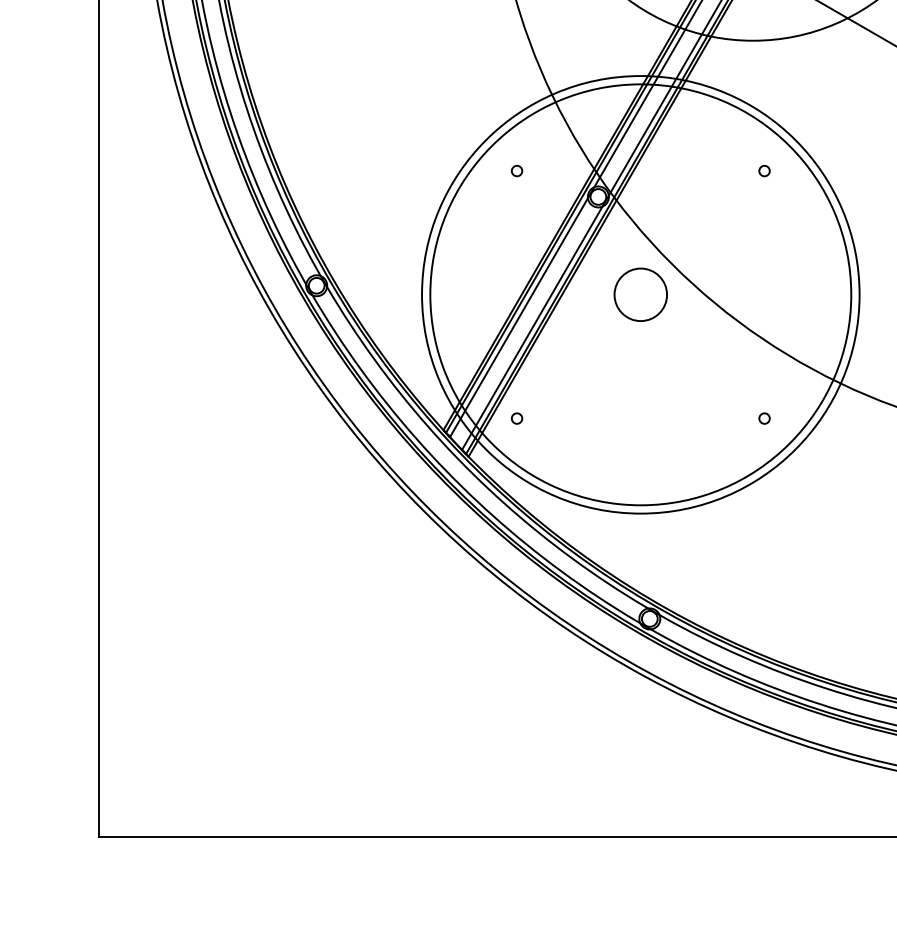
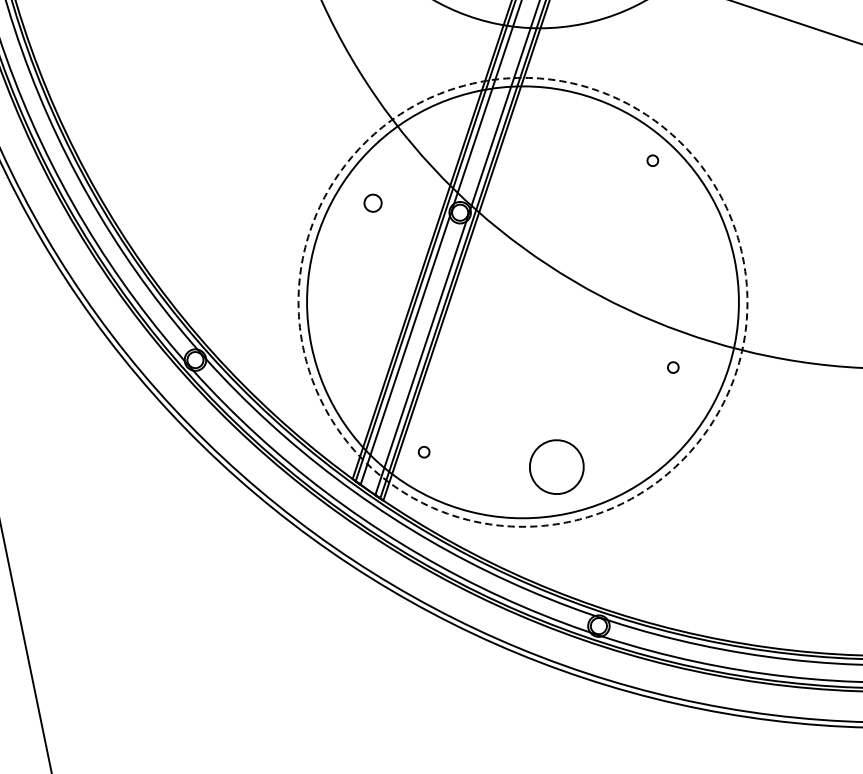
circle: (764, 170) -> (652, 160), moved
circle: (516, 171) -> (372, 204), size x1.6
circle: (640, 294) -> (522, 302), solid -> dashed
circle: (640, 294) -> (556, 466), moved
circle: (764, 418) -> (673, 367), moved

